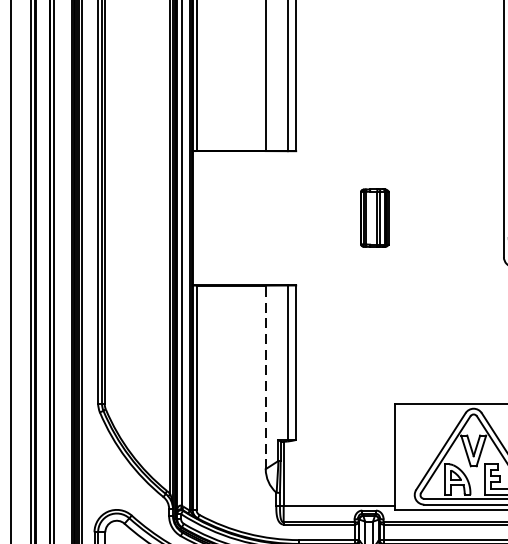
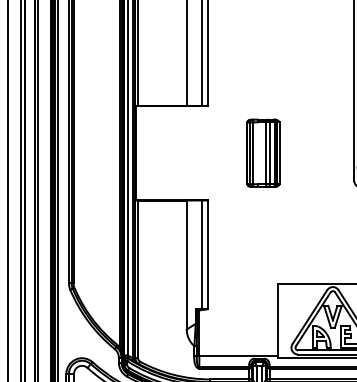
part: (374, 217) -> (263, 152), size x1.67
line: (265, 378) -> (186, 265), dashed -> solid

